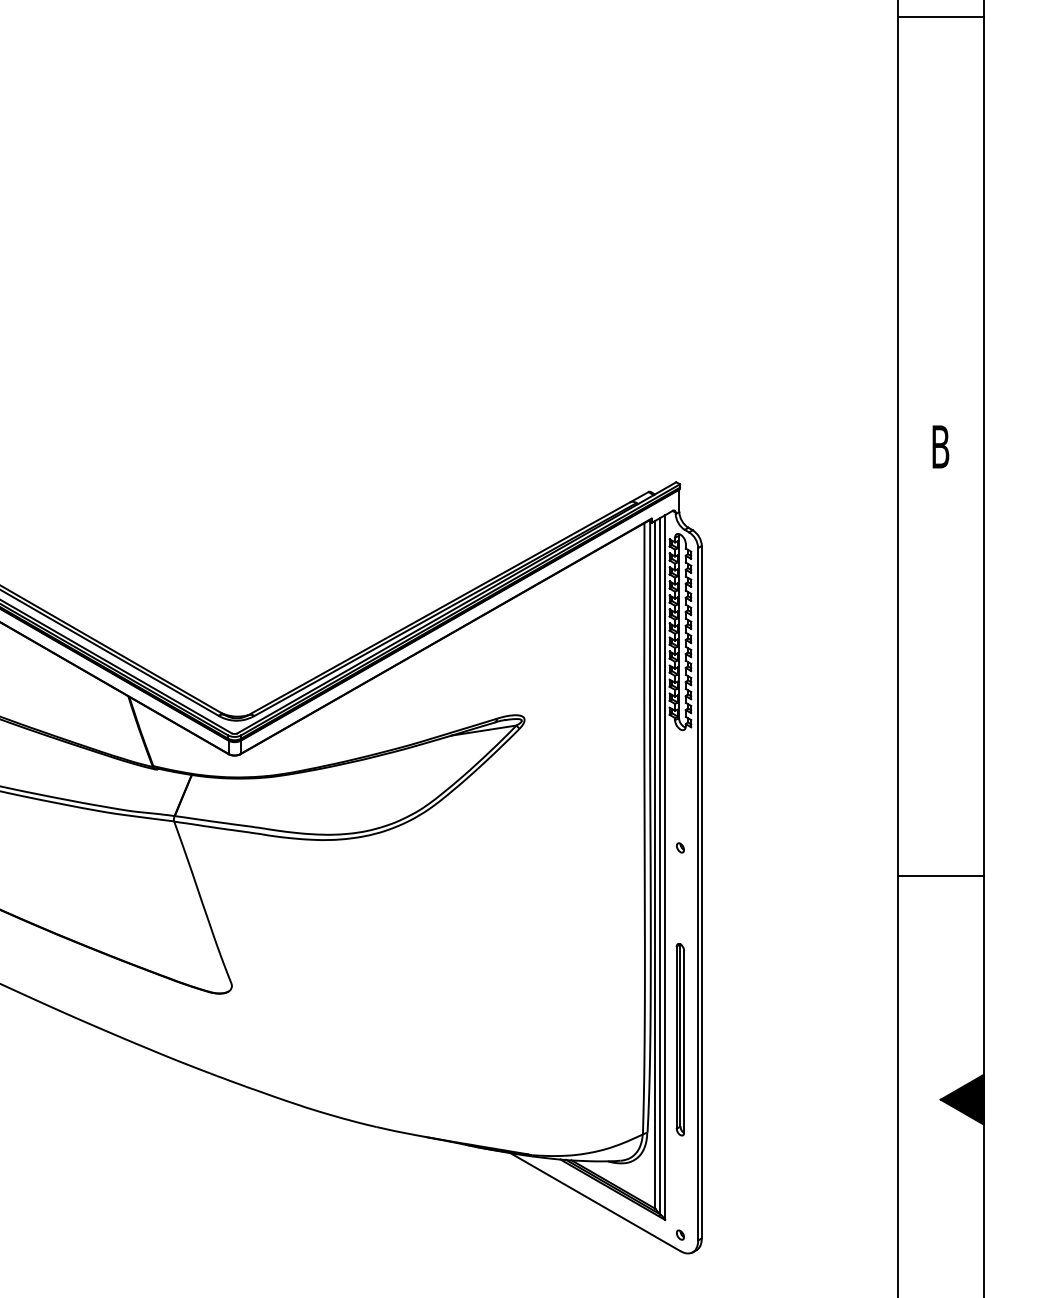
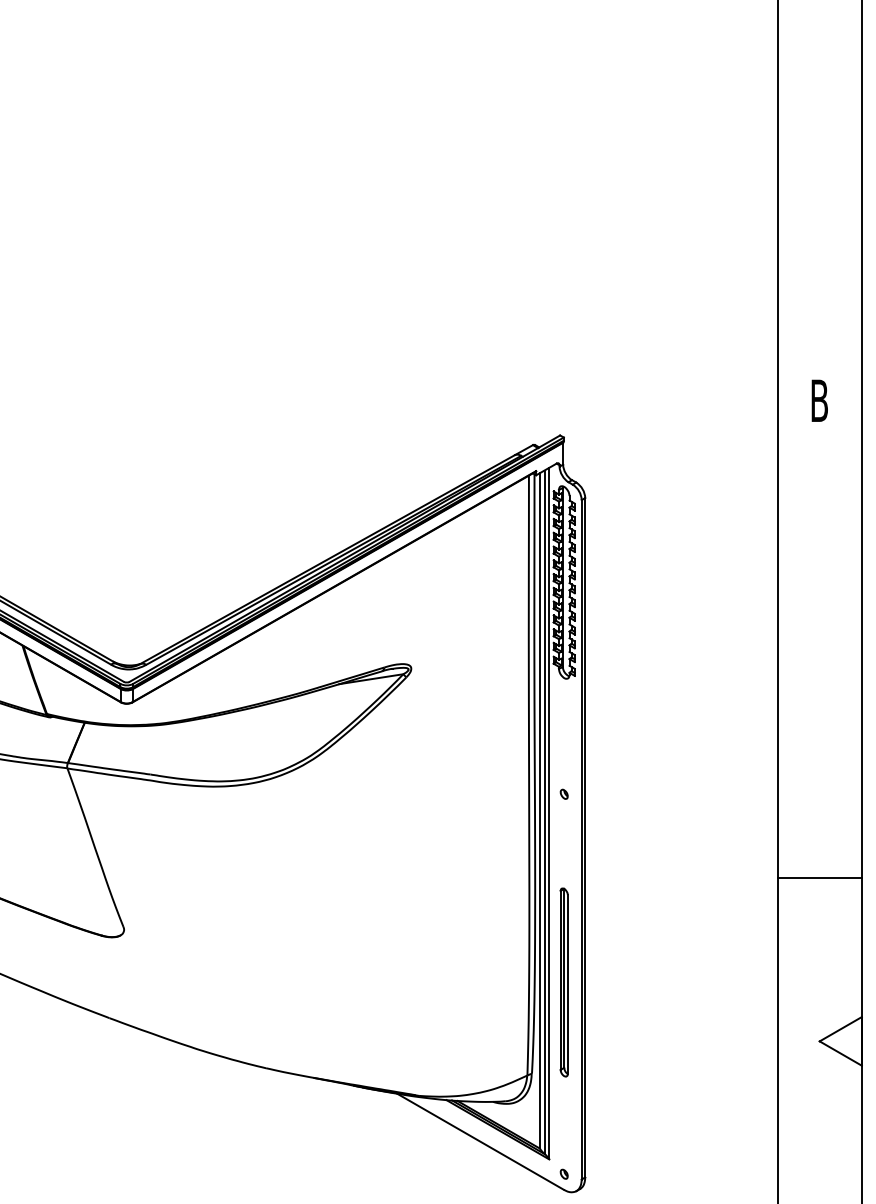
line: (940, 876) -> (819, 878), moved
fill: (961, 1099) -> (840, 1041), removed

